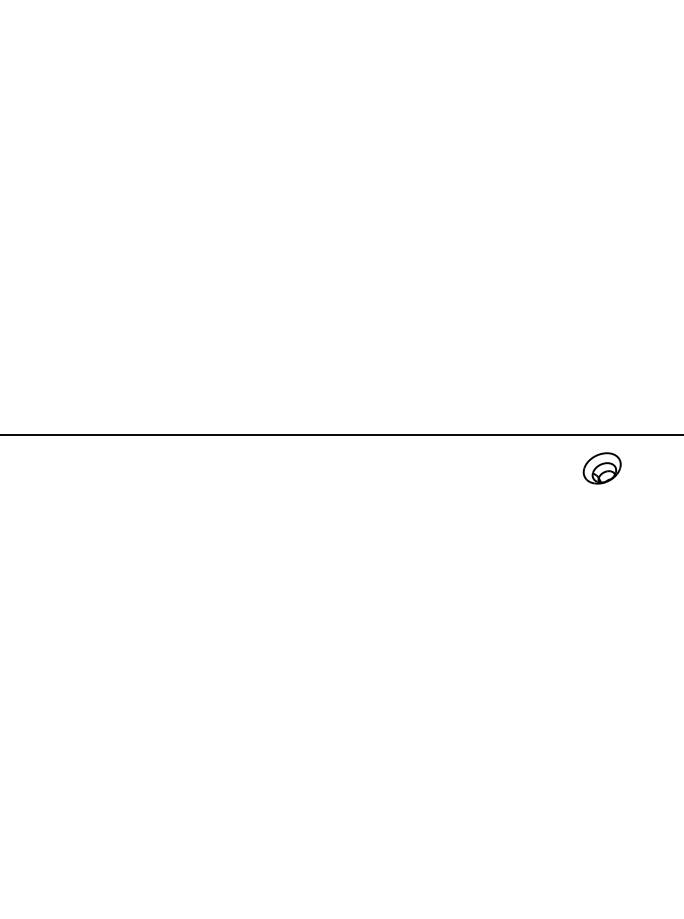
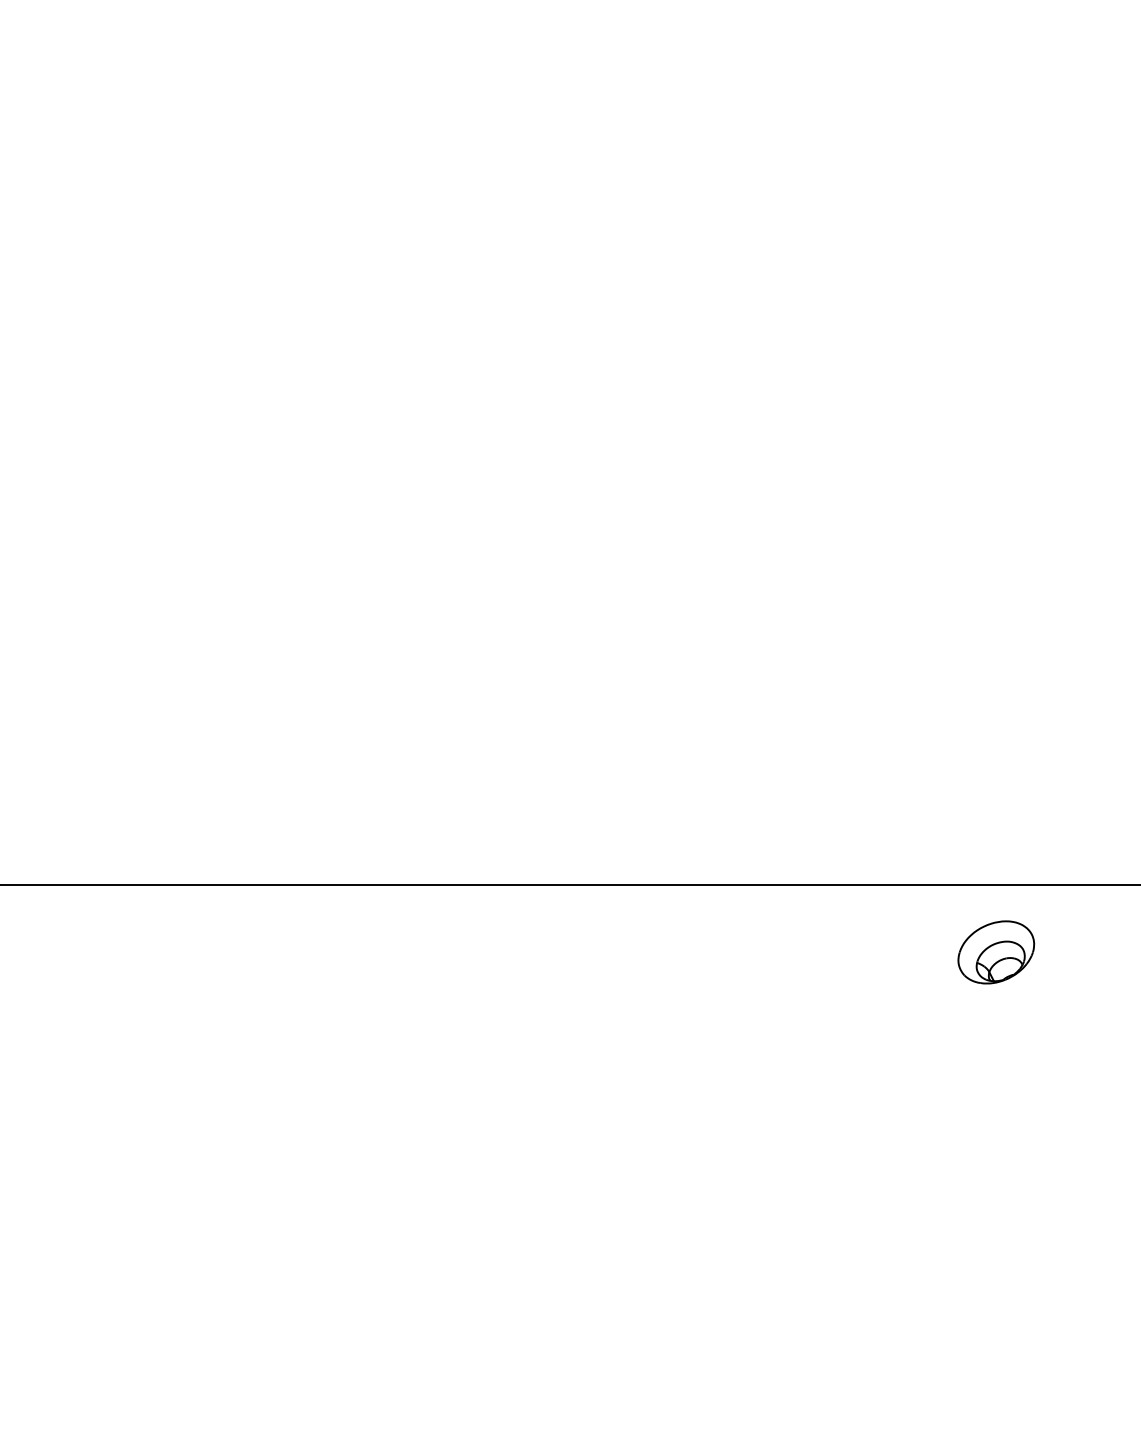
part: (601, 468) -> (994, 952), moved

